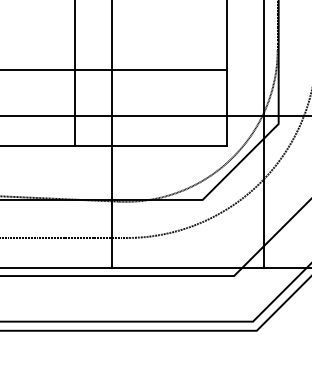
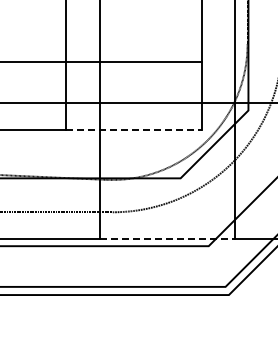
line: (150, 146) -> (134, 130), solid -> dashed
line: (187, 267) -> (167, 238), solid -> dashed

